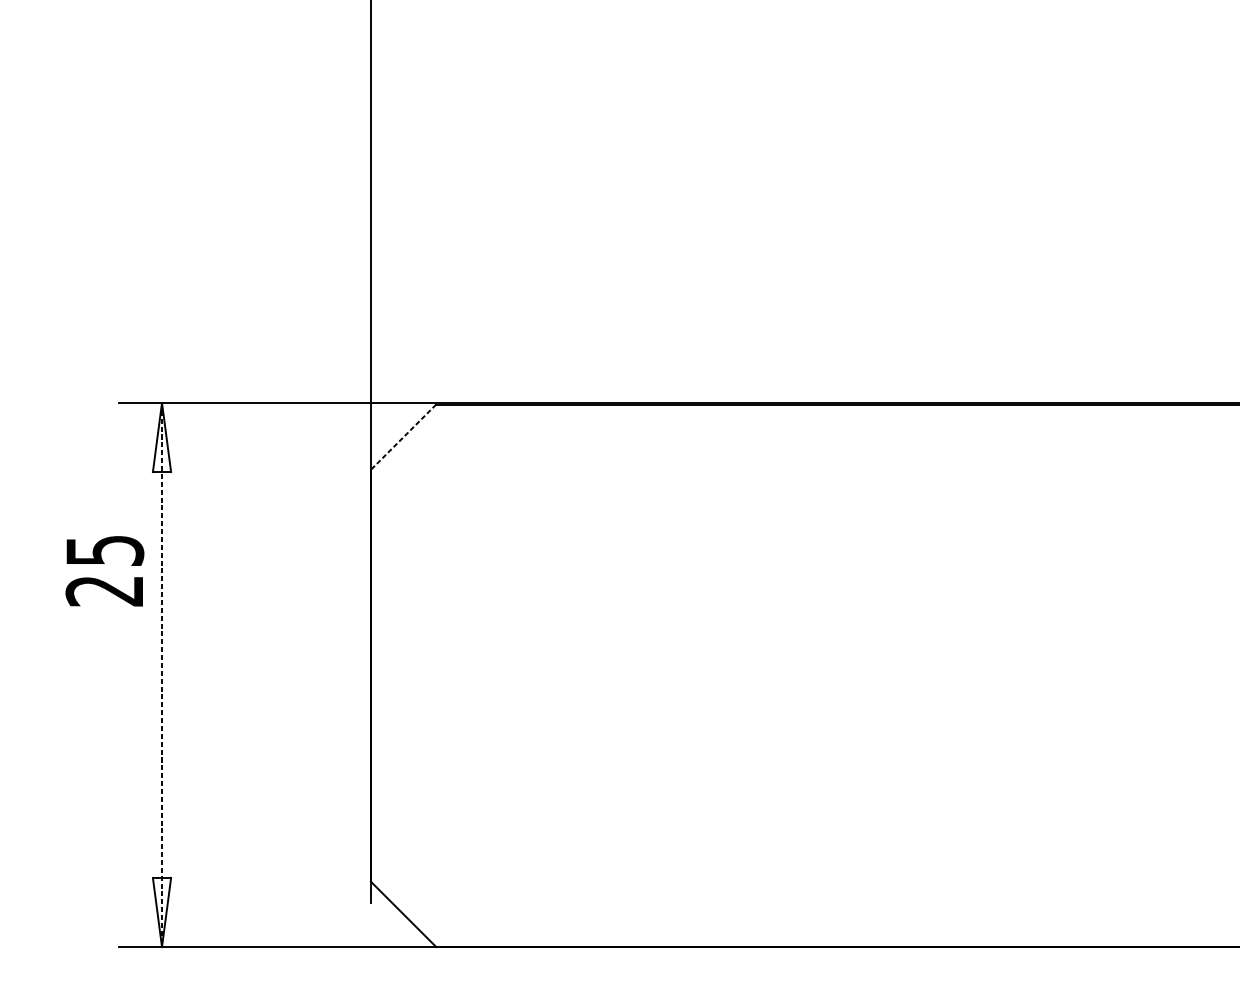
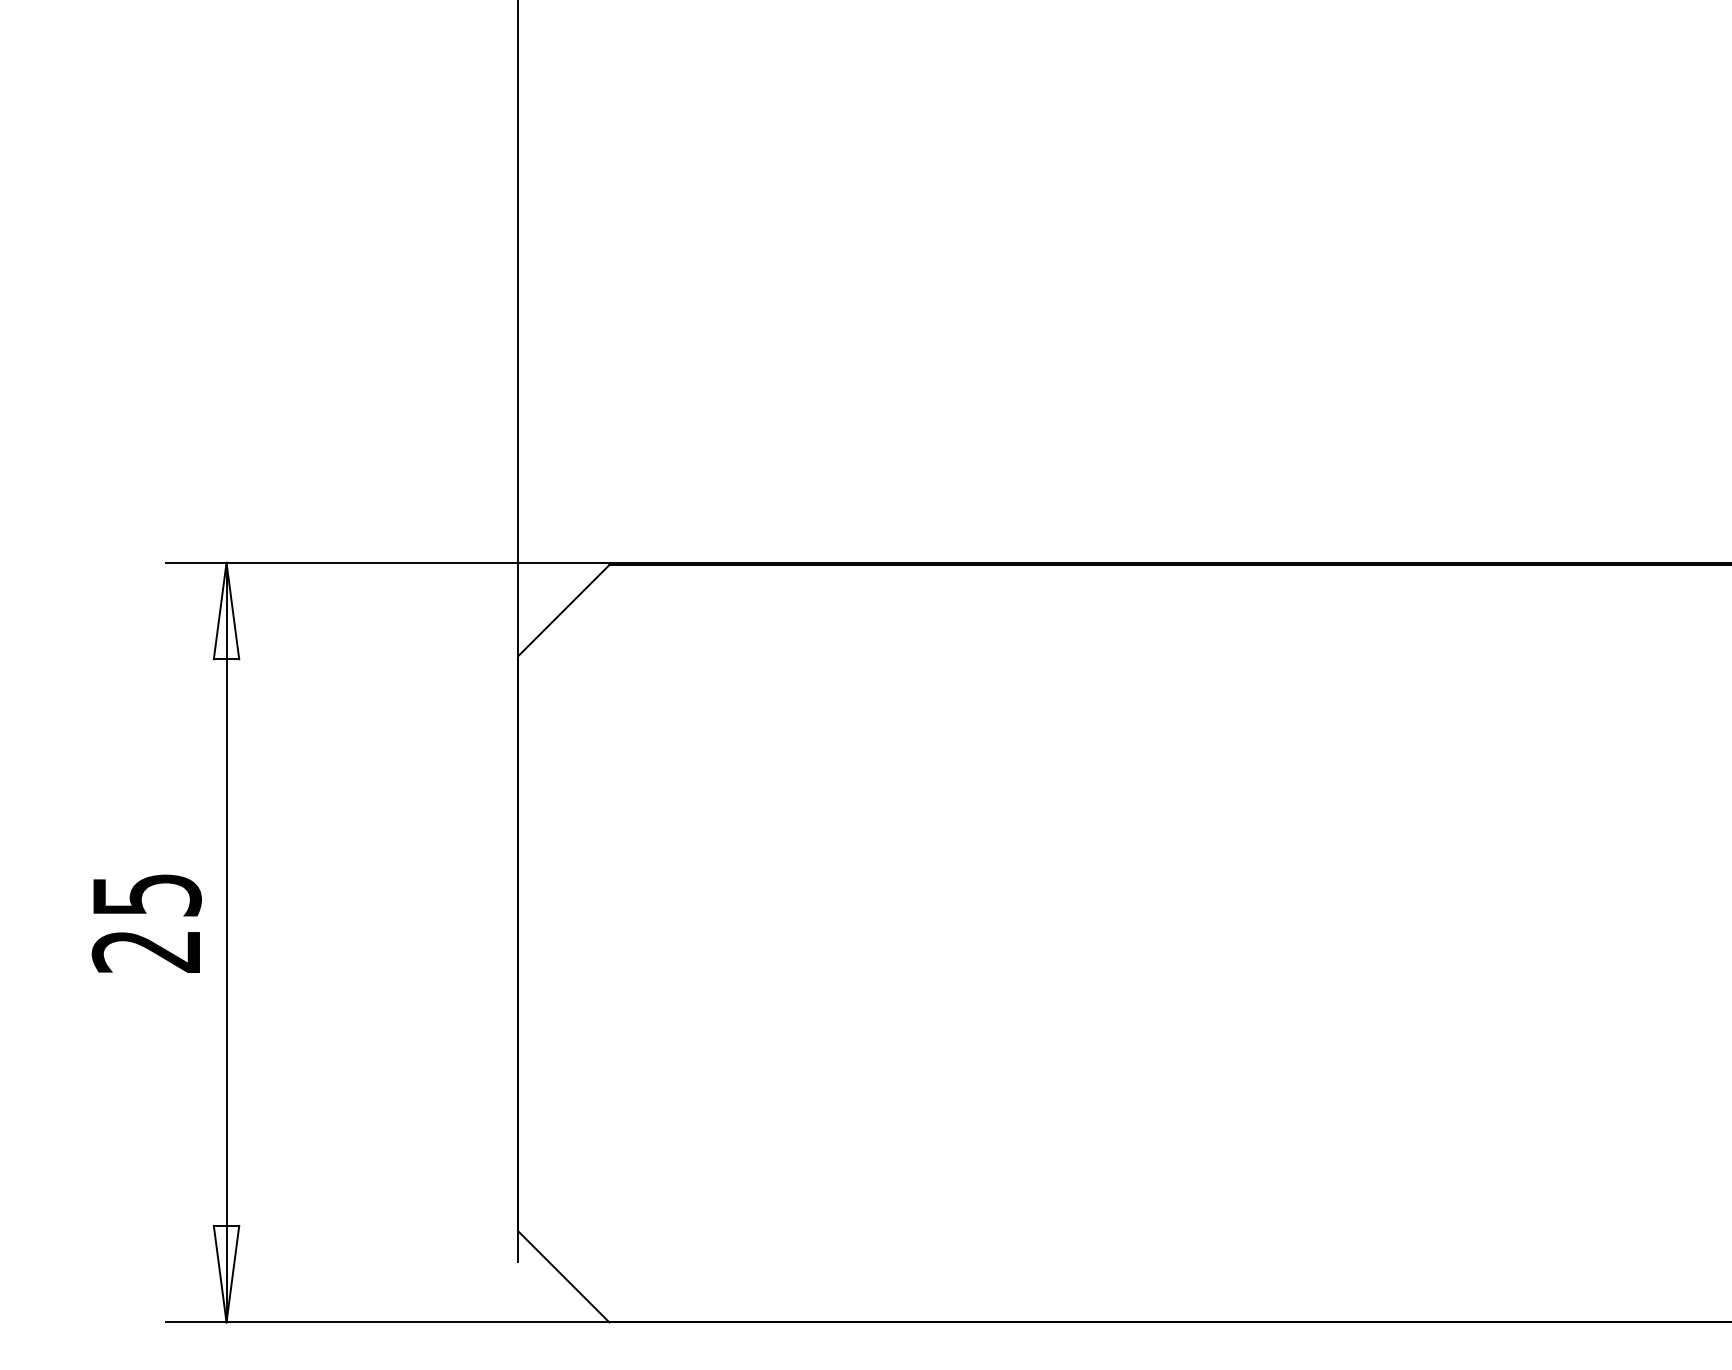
line: (403, 437) -> (563, 611), dashed -> solid
text: (104, 571) -> (146, 923), moved
line: (161, 674) -> (226, 942), dashed -> solid

